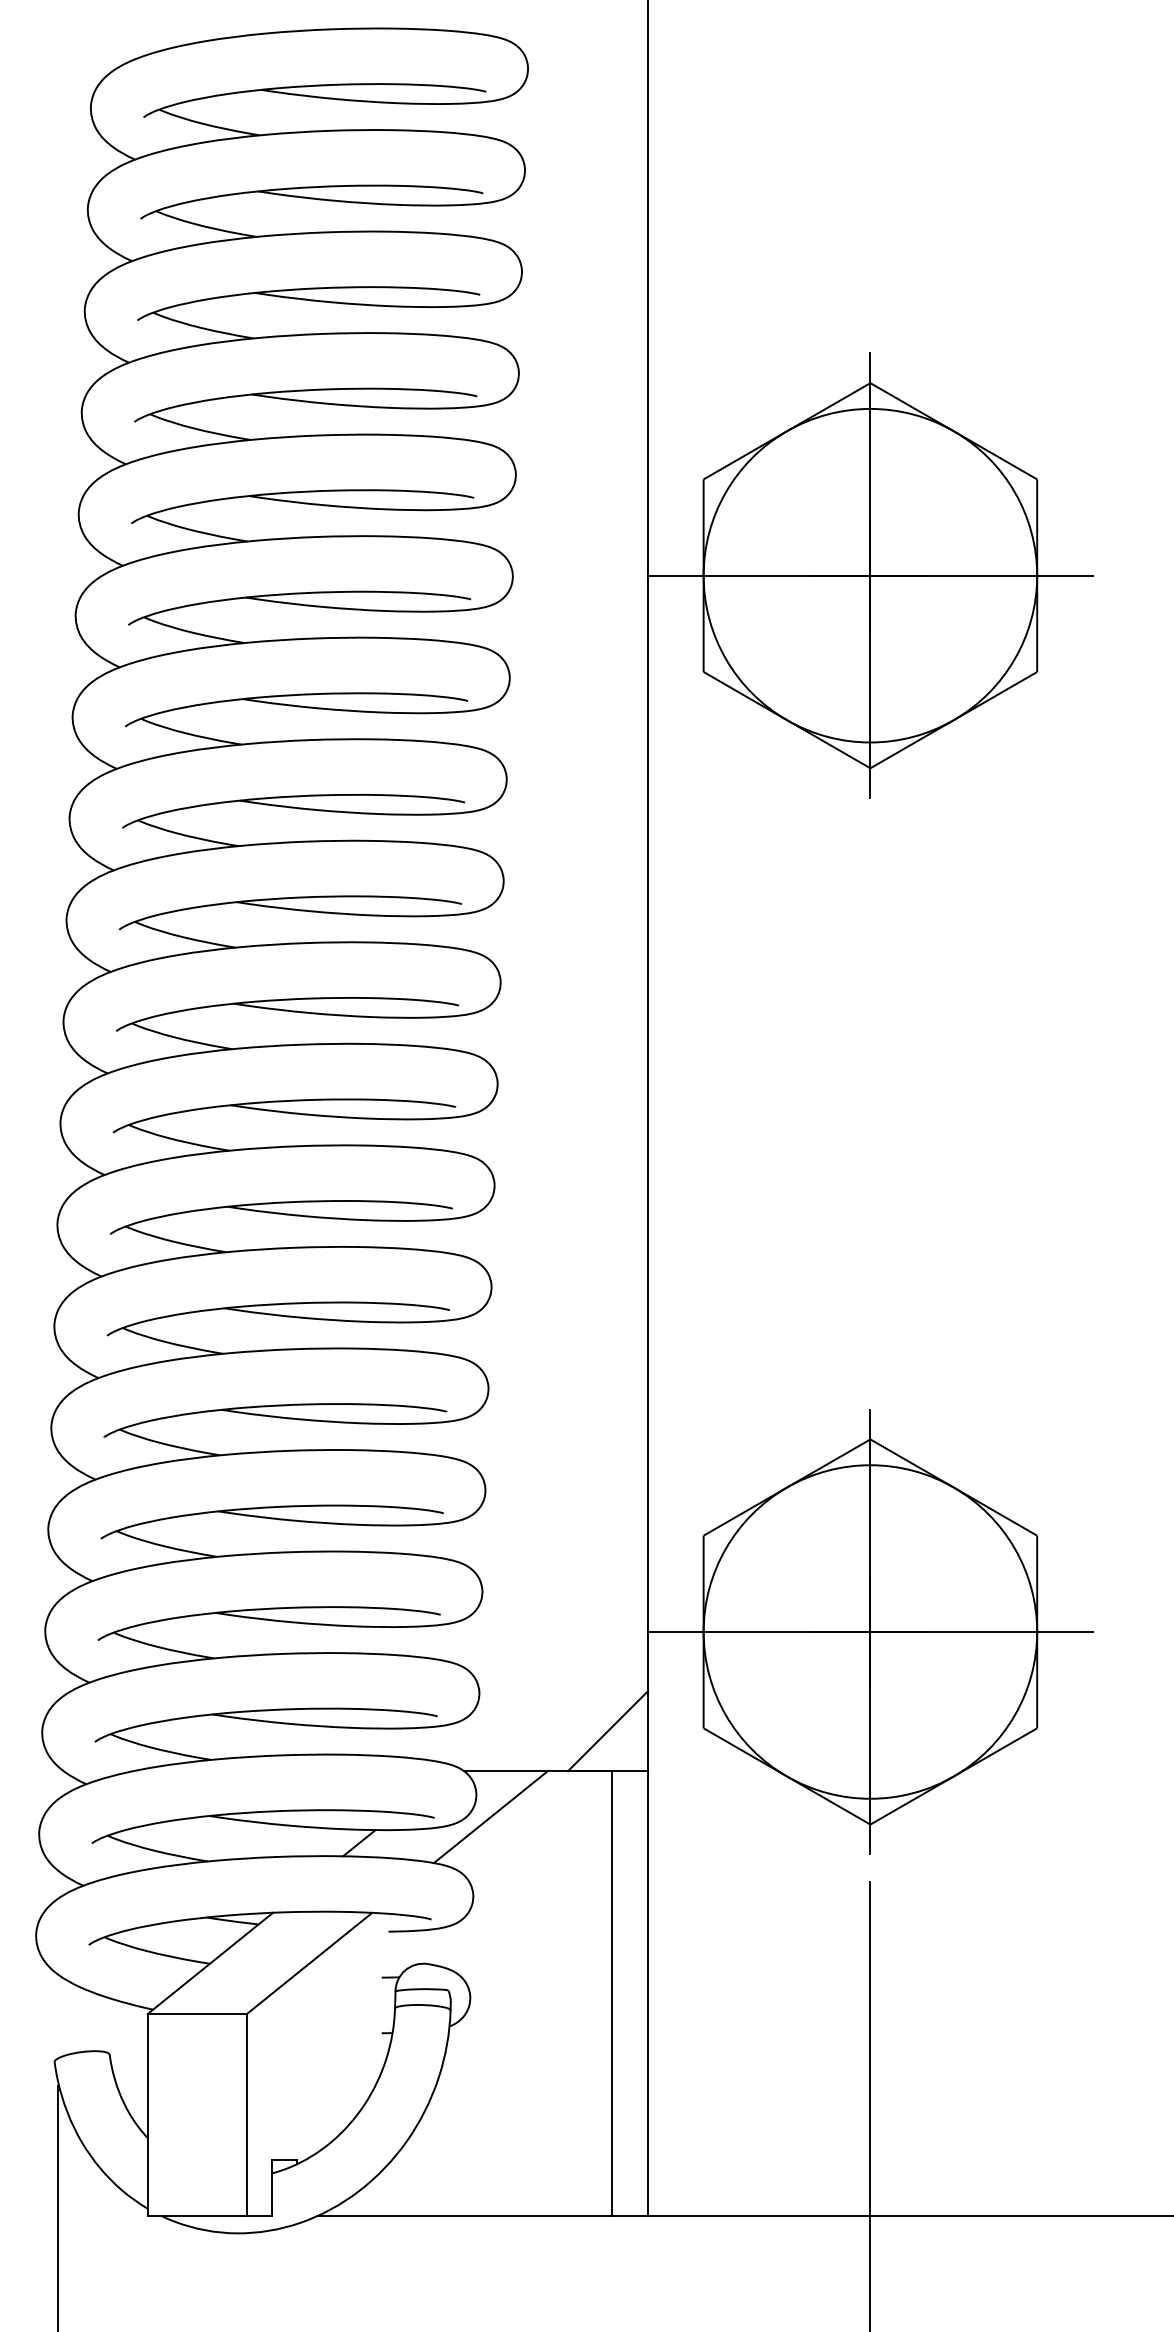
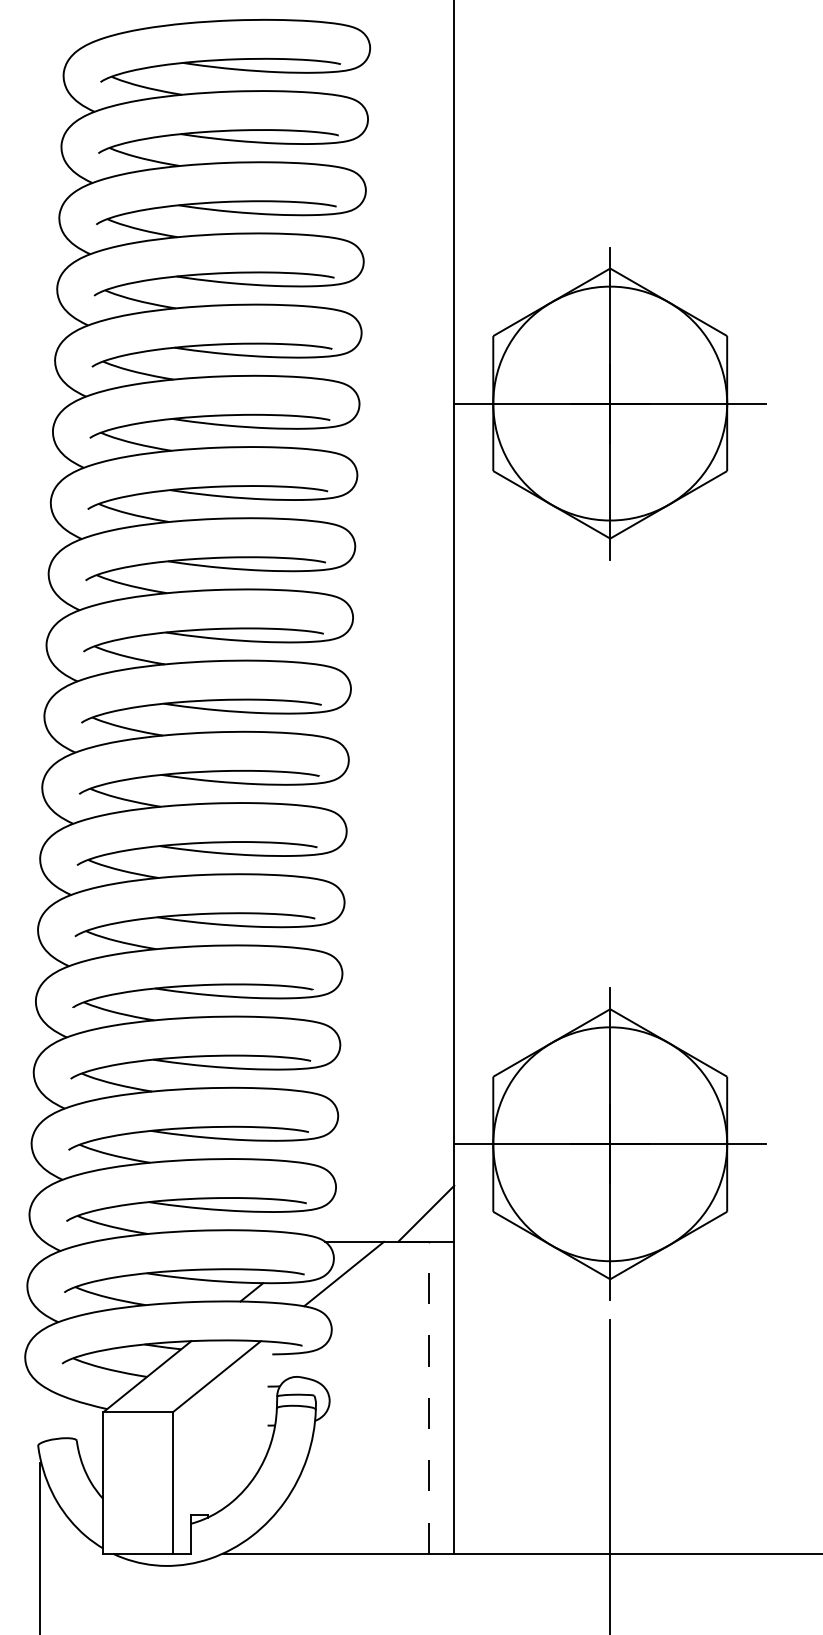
line: (611, 1993) -> (428, 1397), solid -> dashed

